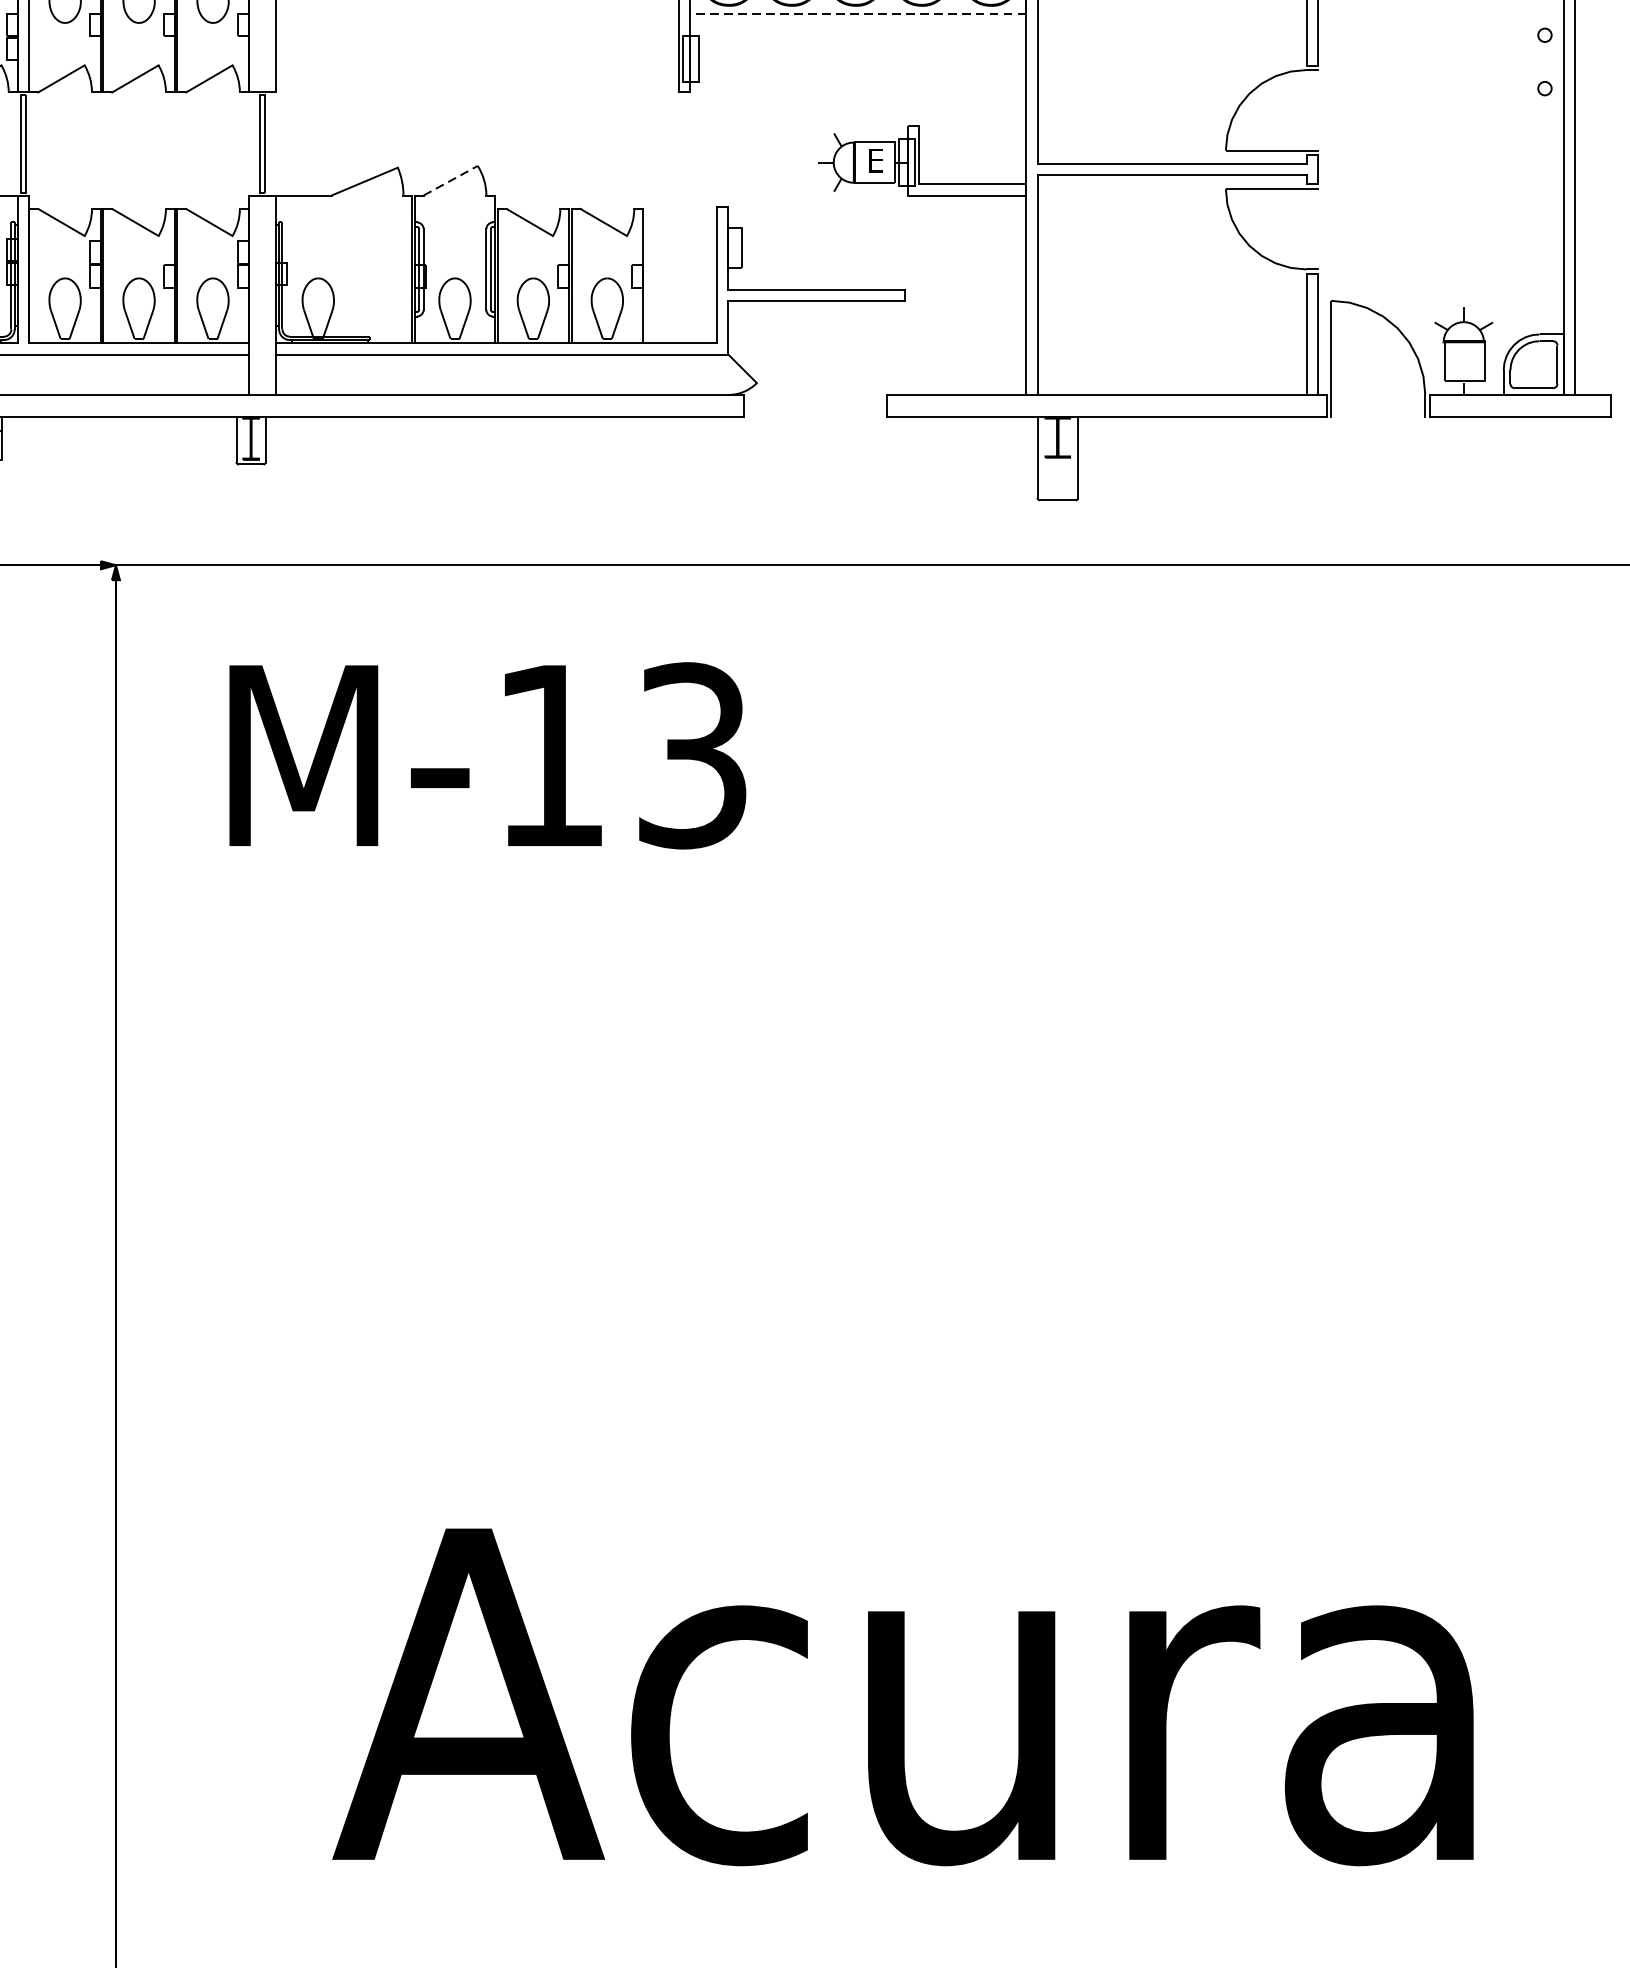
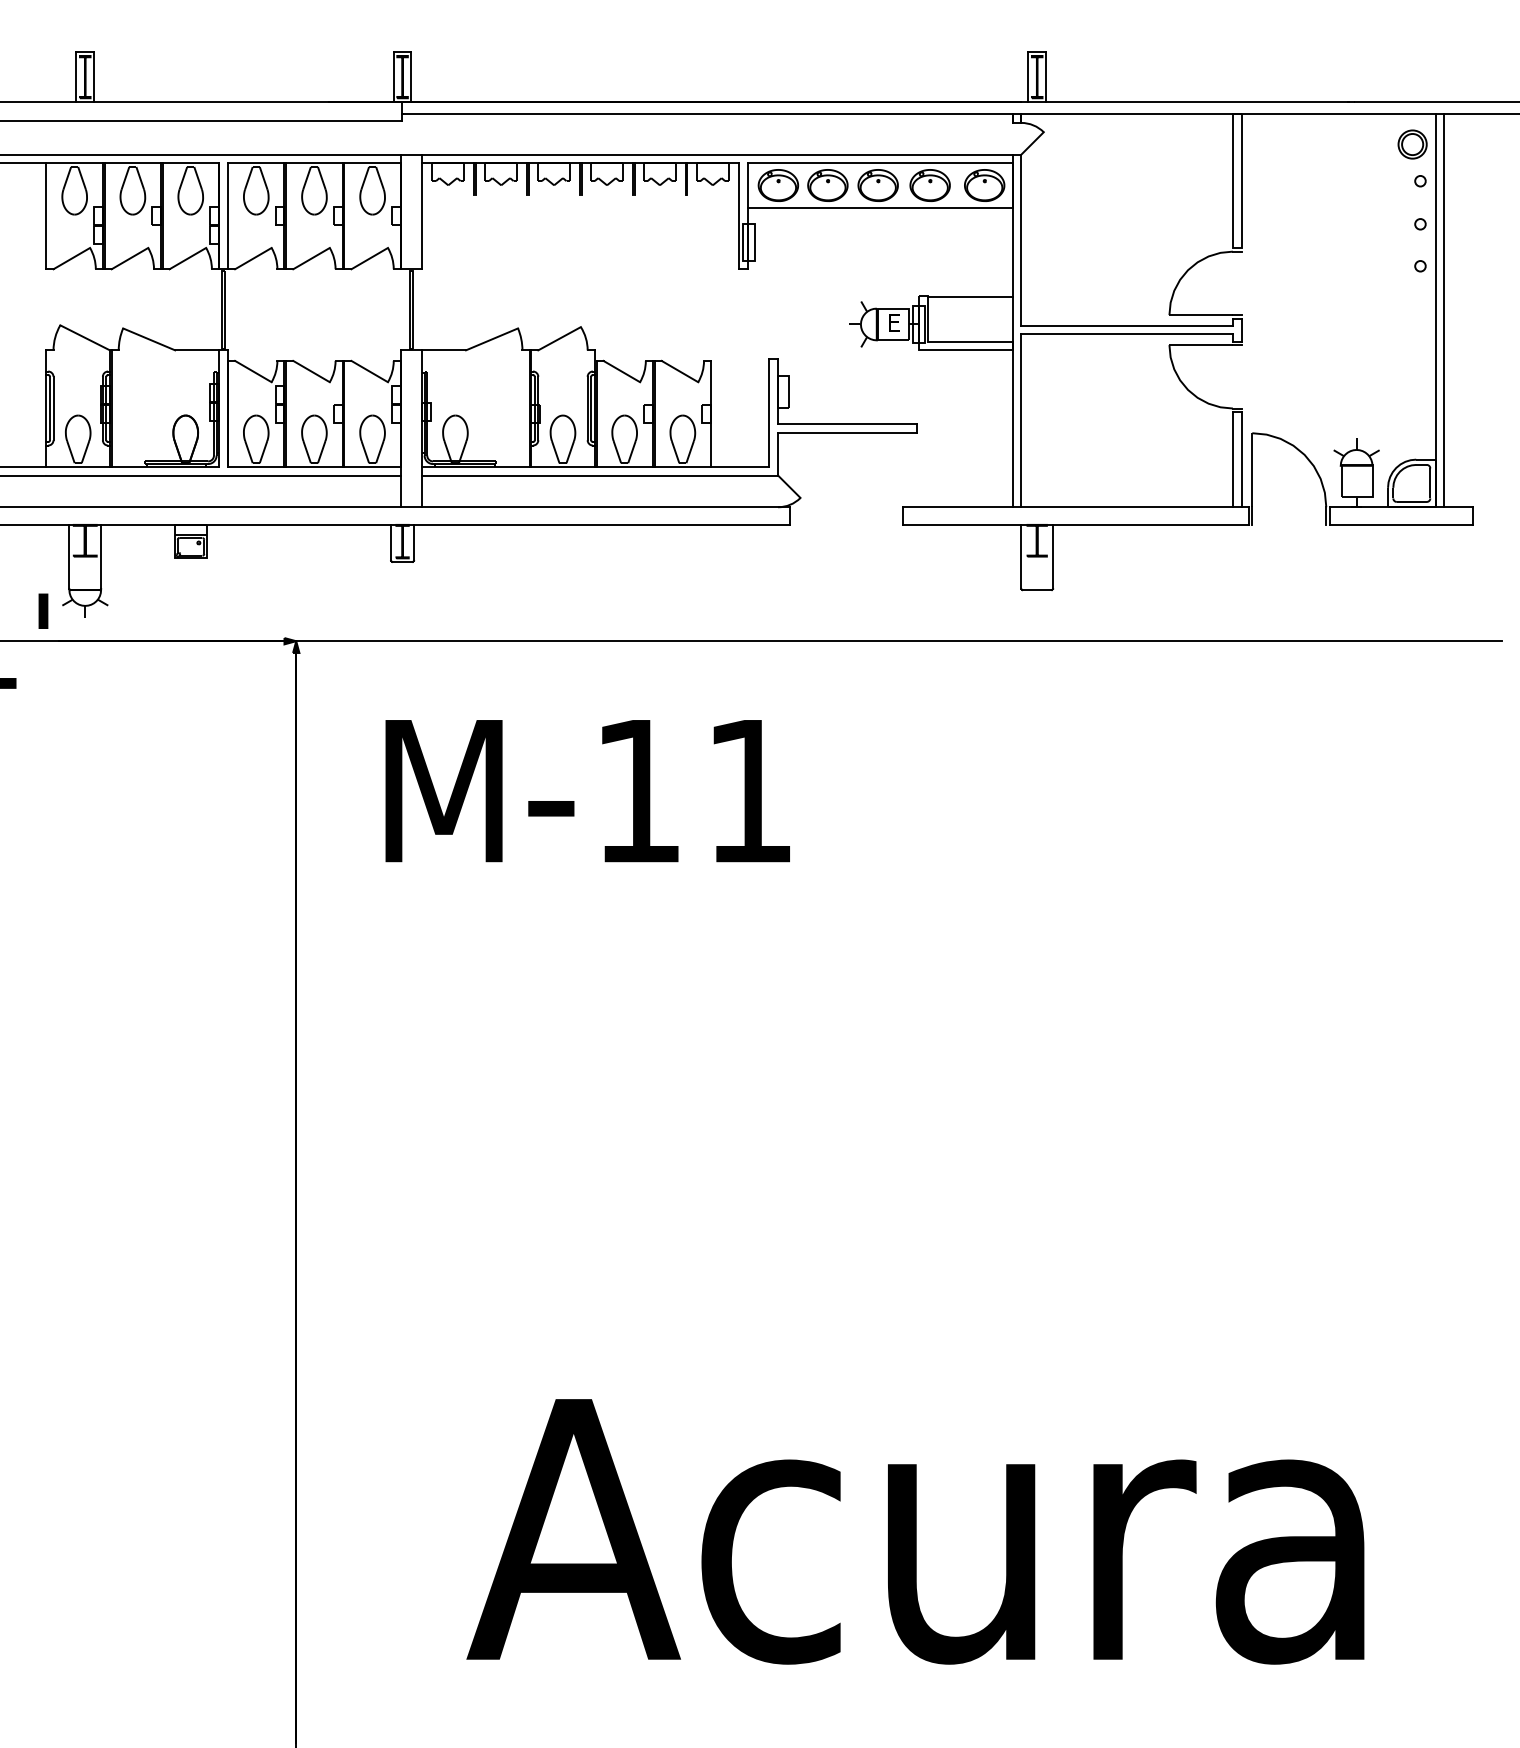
line: (857, 13) -> (879, 207), dashed -> solid
line: (971, 128) -> (969, 297), added
line: (451, 180) -> (560, 338), dashed -> solid
text: (693, 754) -> (750, 790), M-13 -> M-11

